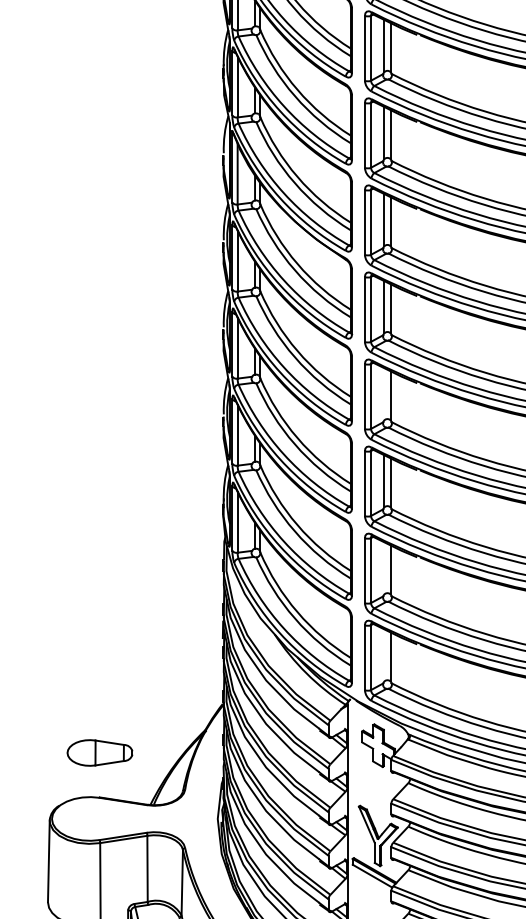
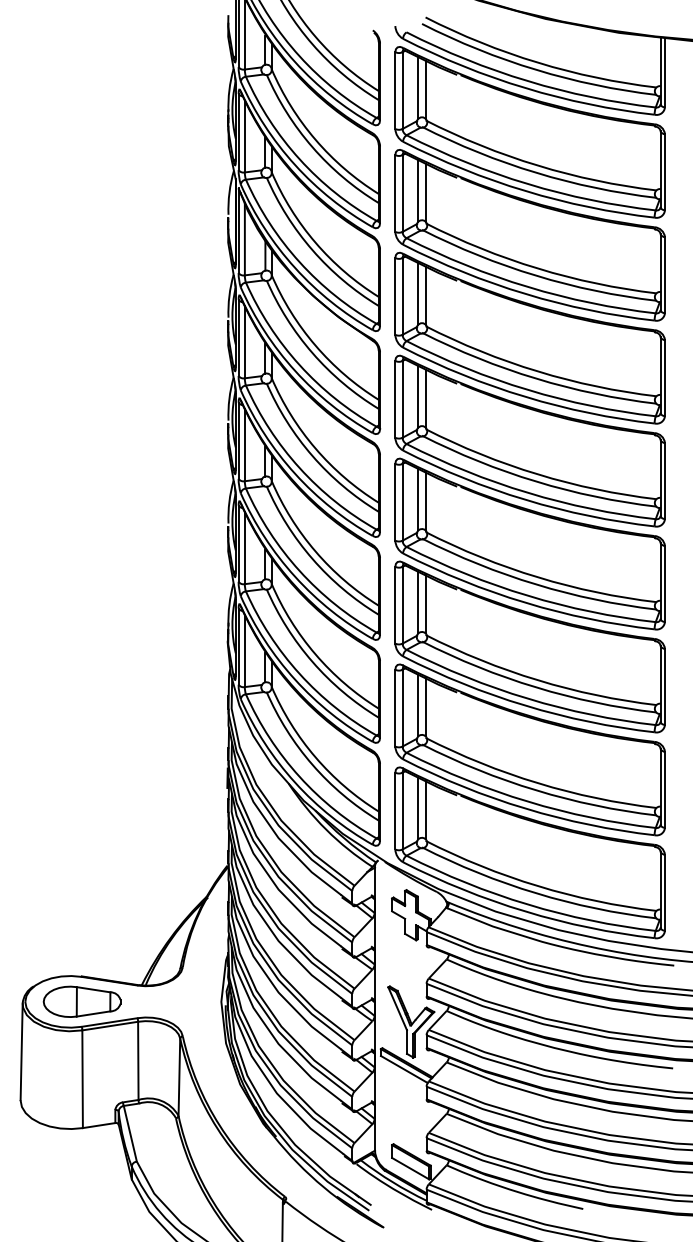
line: (384, 394) -> (418, 499), added
line: (384, 568) -> (418, 705), added
line: (384, 655) -> (418, 808), added
part: (99, 752) -> (81, 1001), moved

